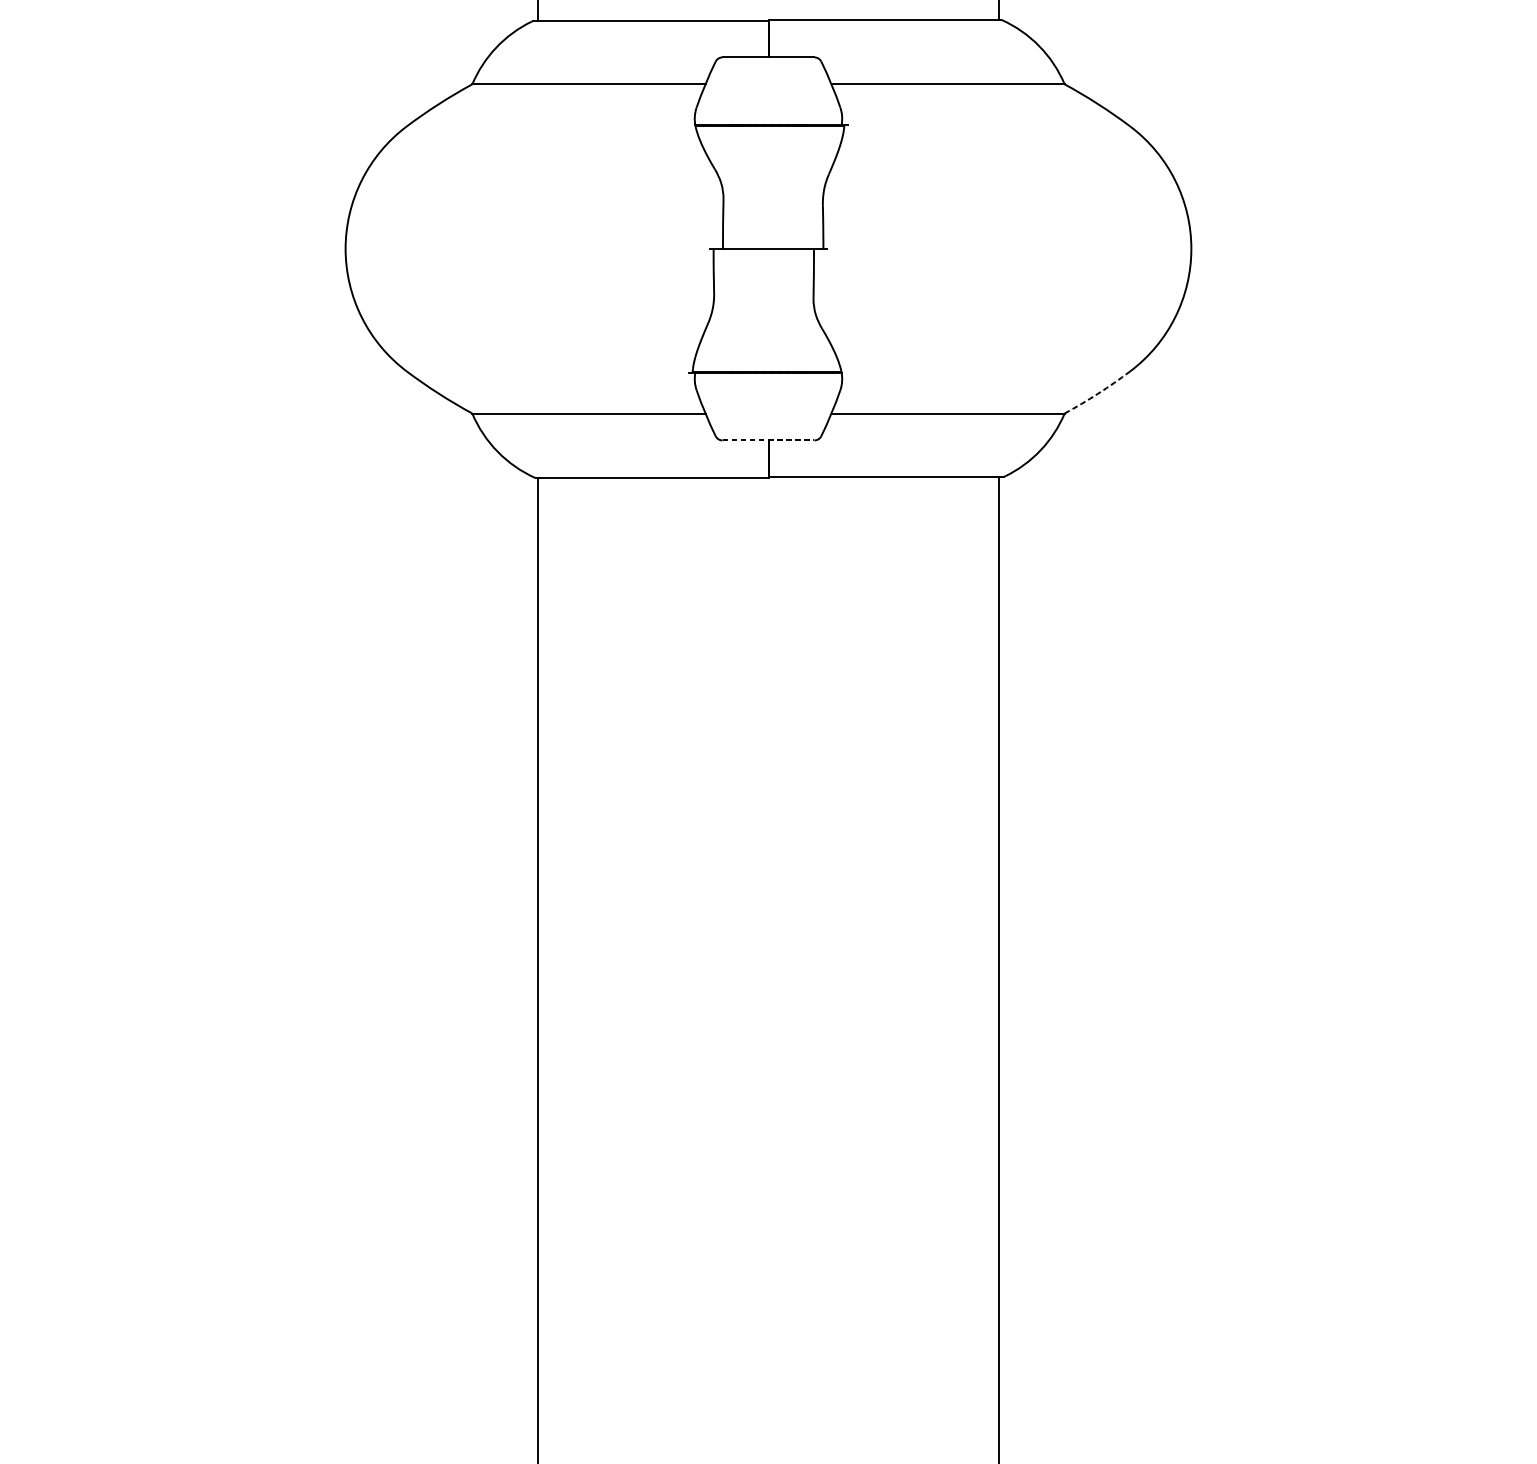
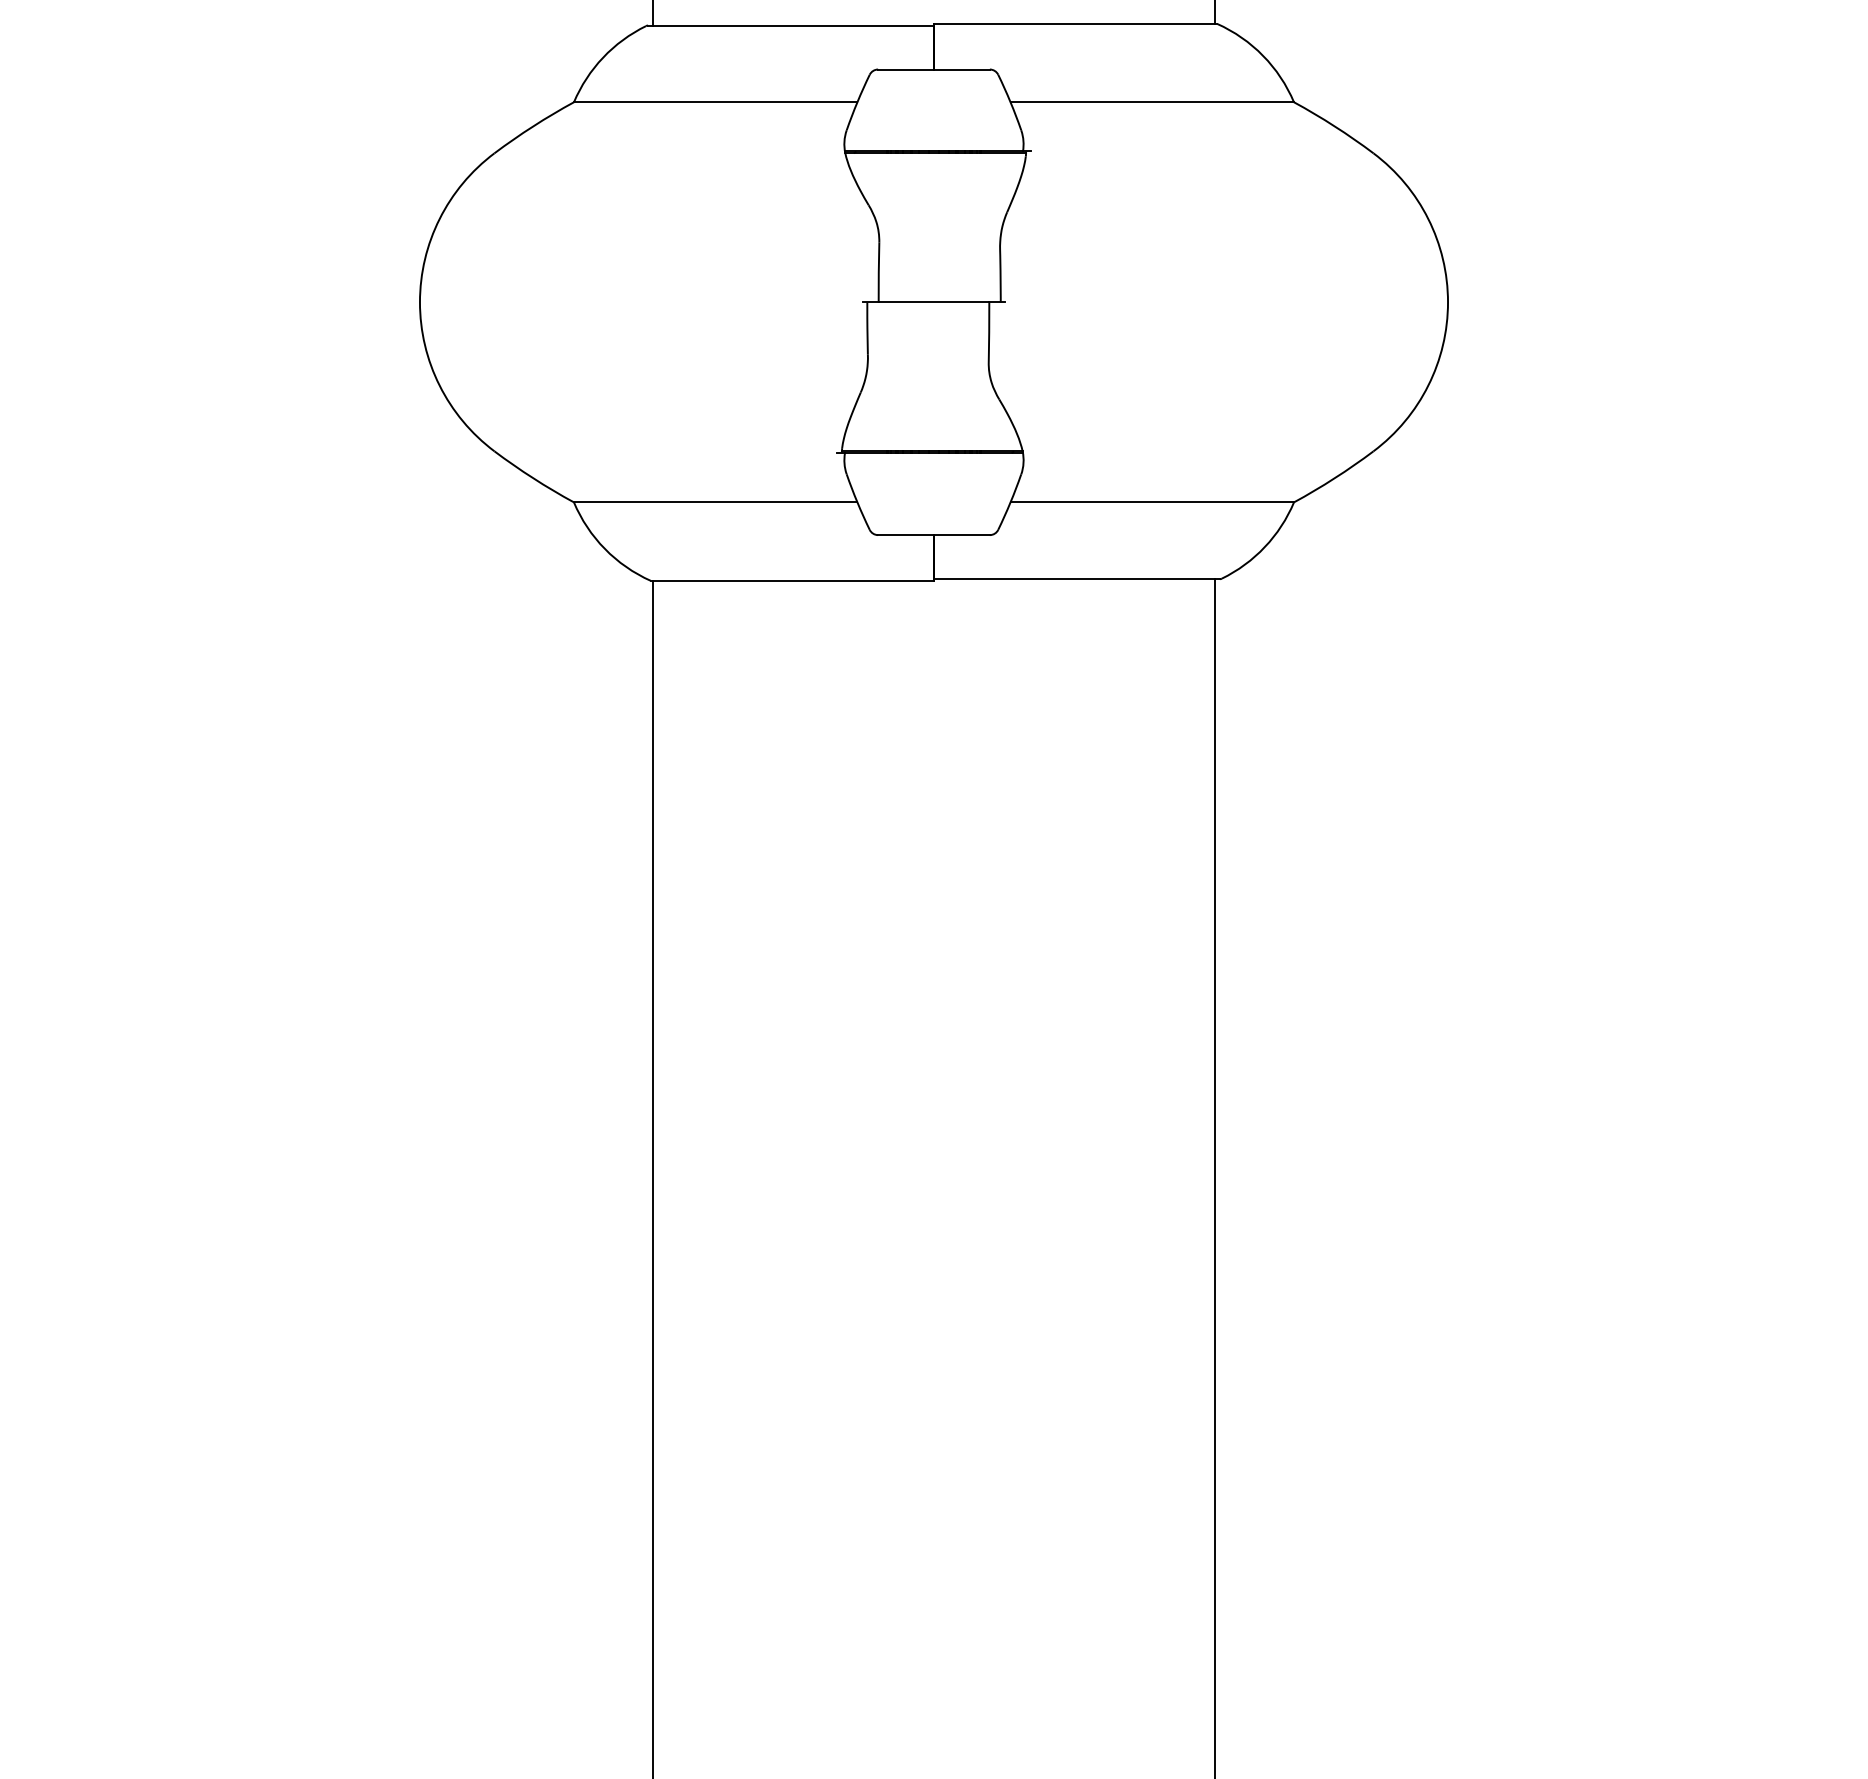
arc: (1097, 393) -> (1334, 478), dashed -> solid
line: (768, 440) -> (934, 535), dashed -> solid

